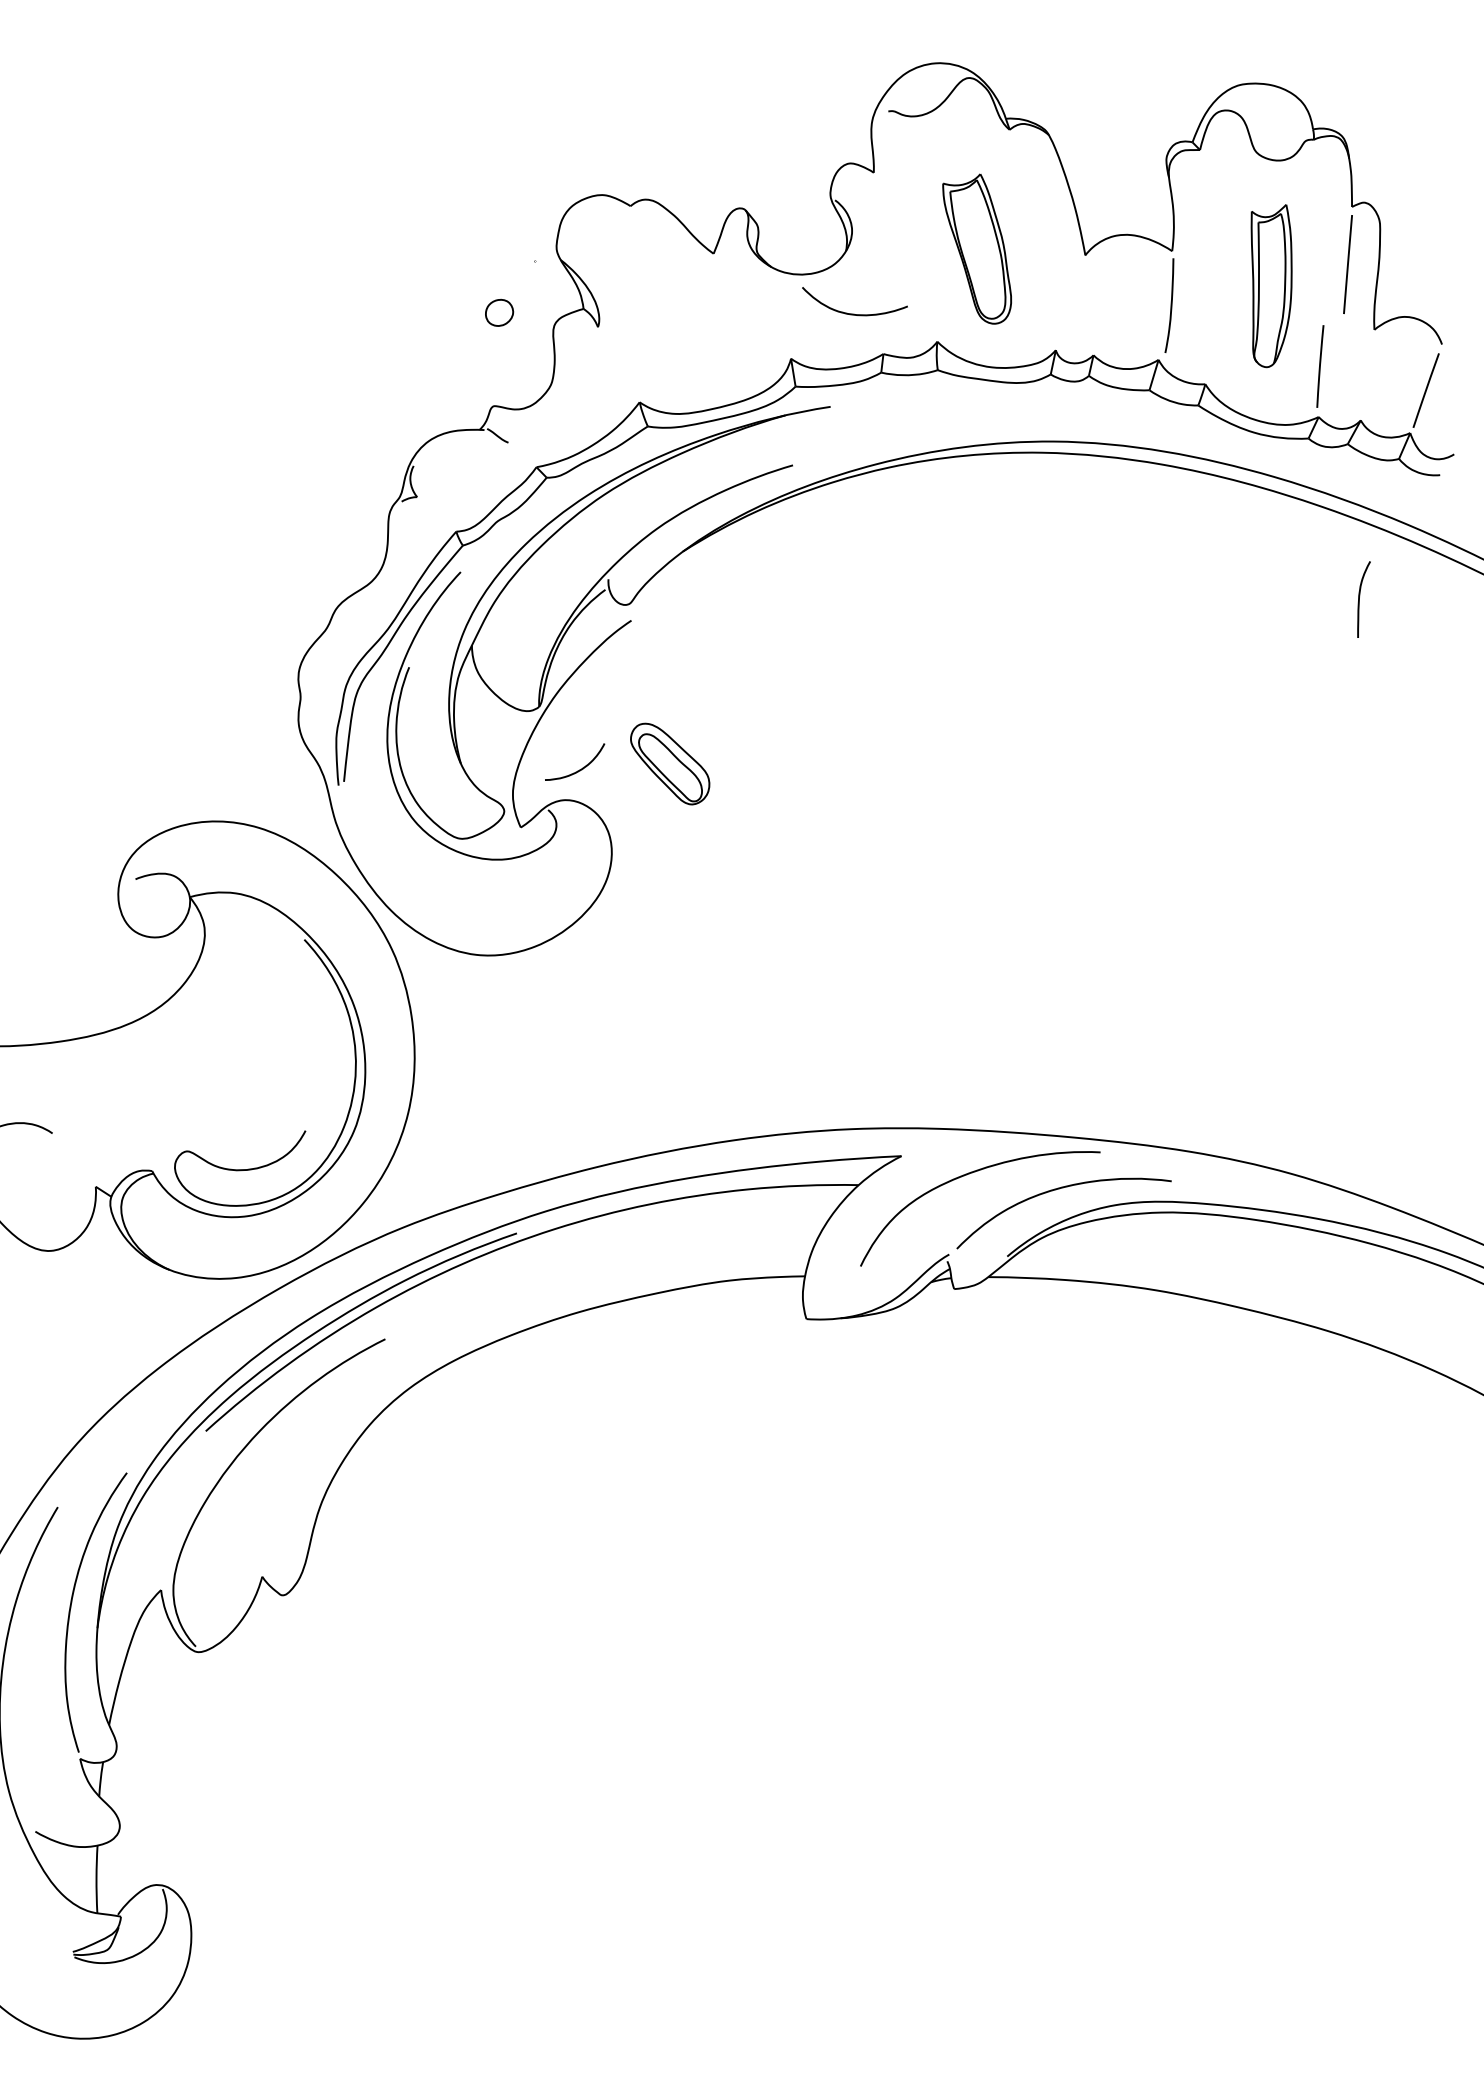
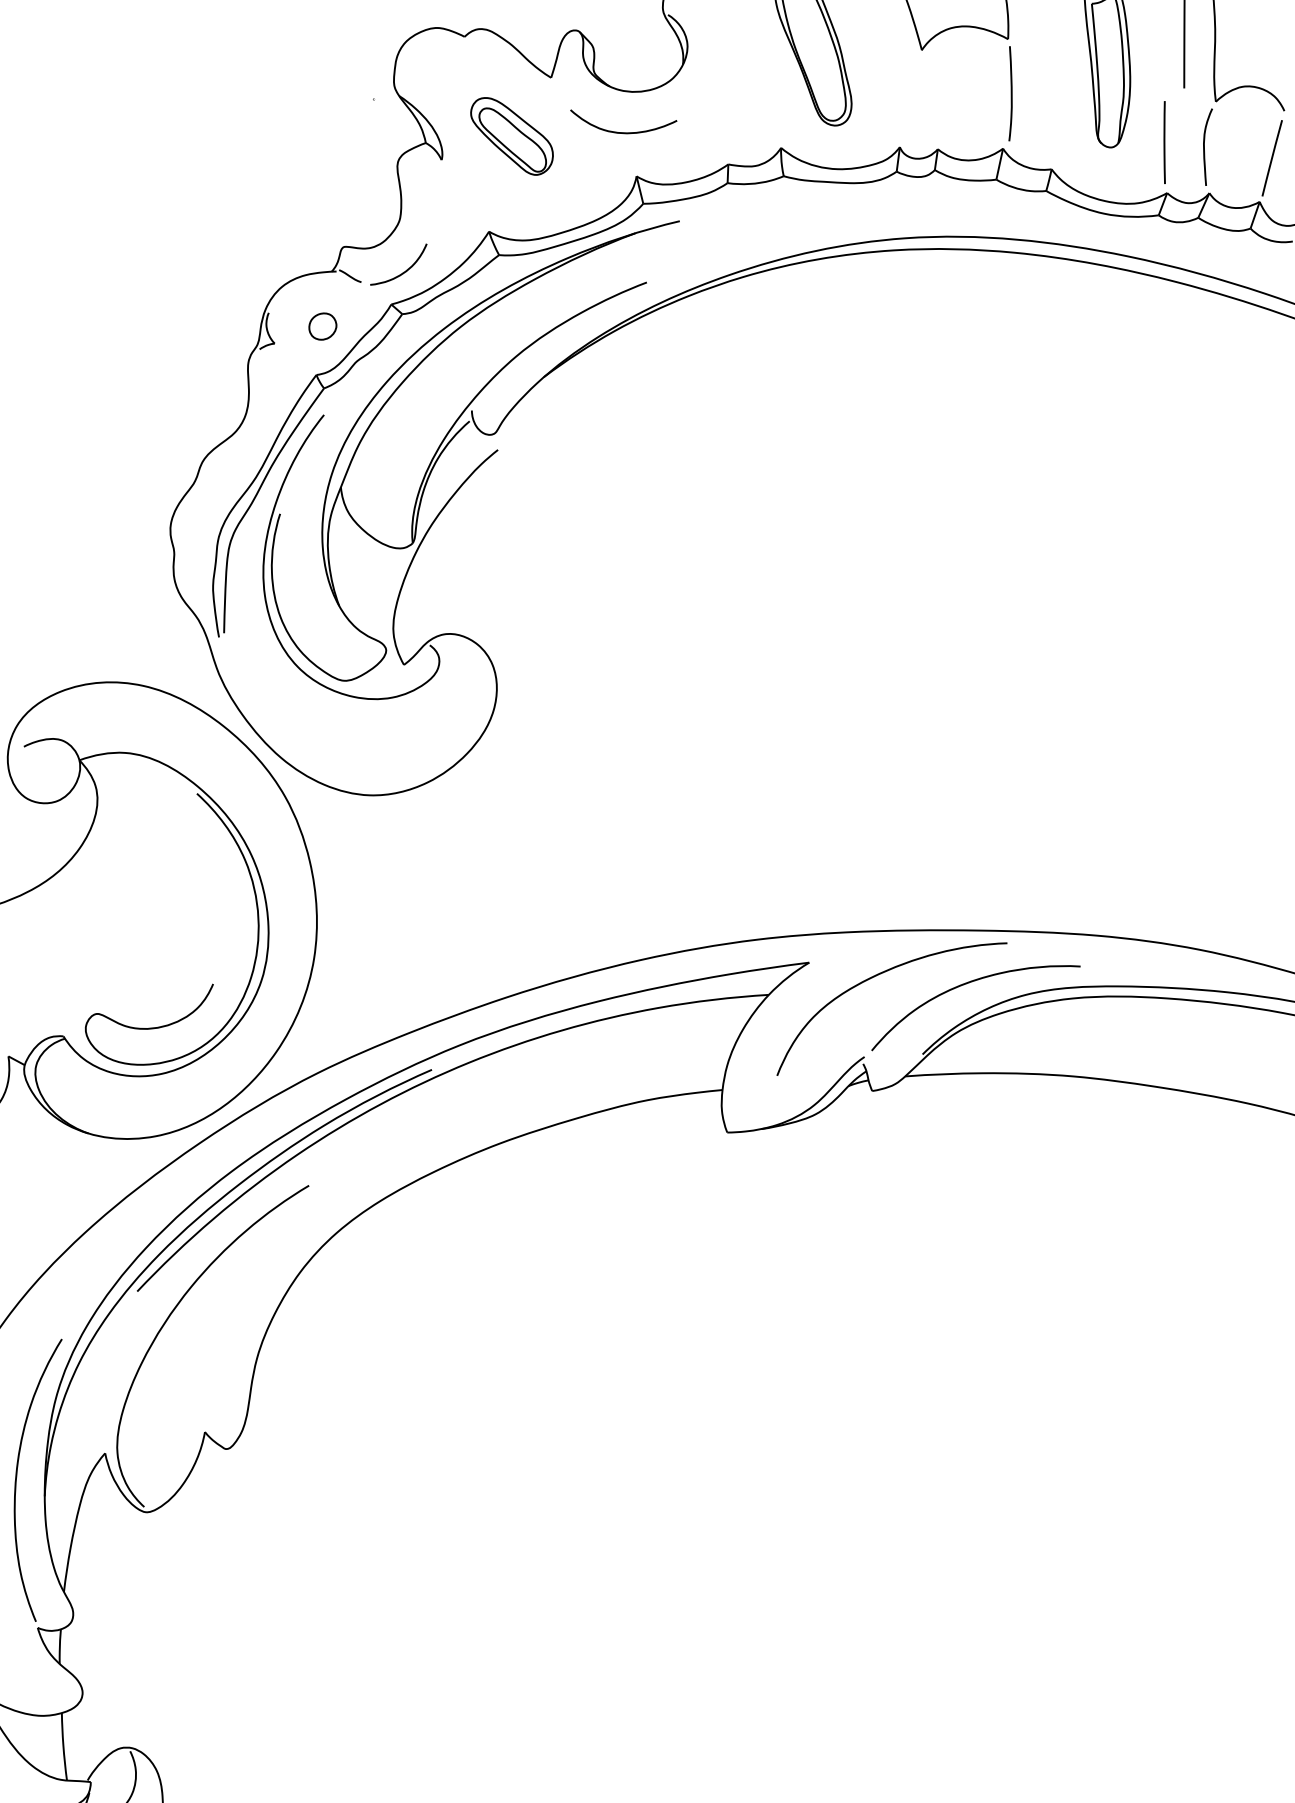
part: (499, 312) -> (322, 326), moved
curve: (854, 313) -> (624, 131), moved
curve: (1359, 599) -> (1204, 147), moved
part: (670, 763) -> (512, 135), moved
curve: (579, 769) -> (403, 271), moved

